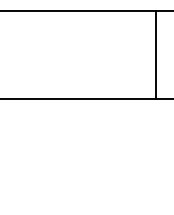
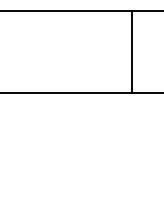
line: (155, 54) -> (131, 51), moved

